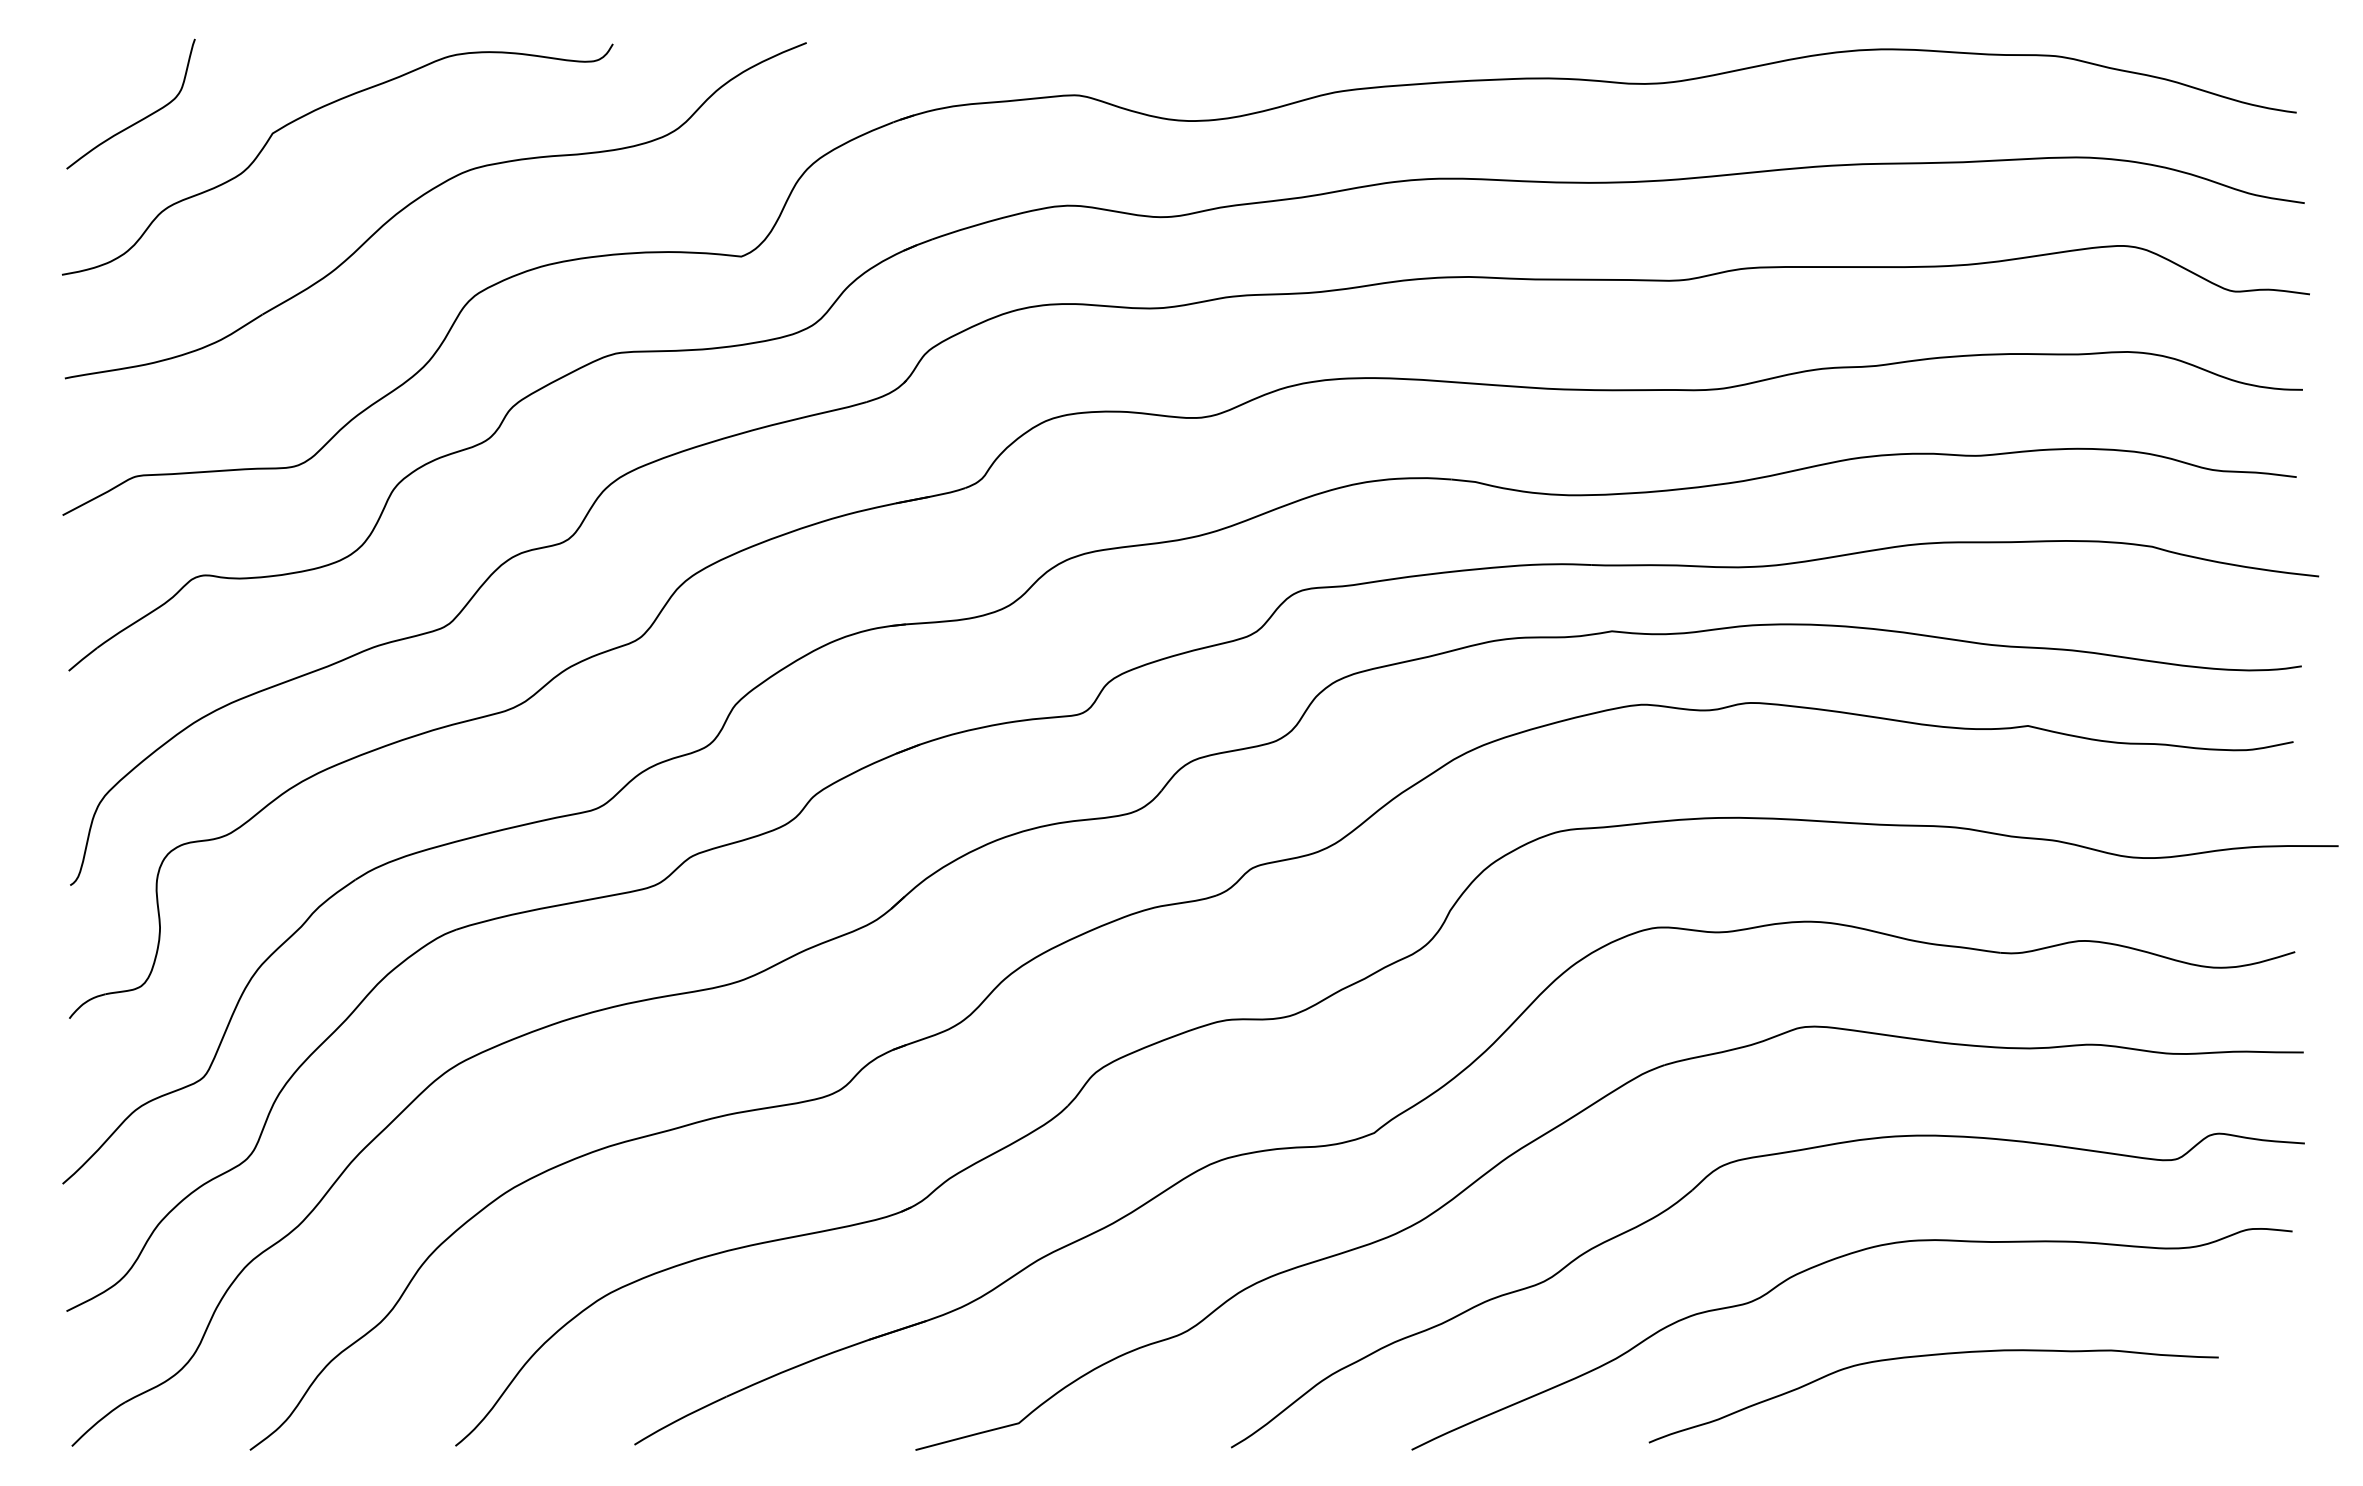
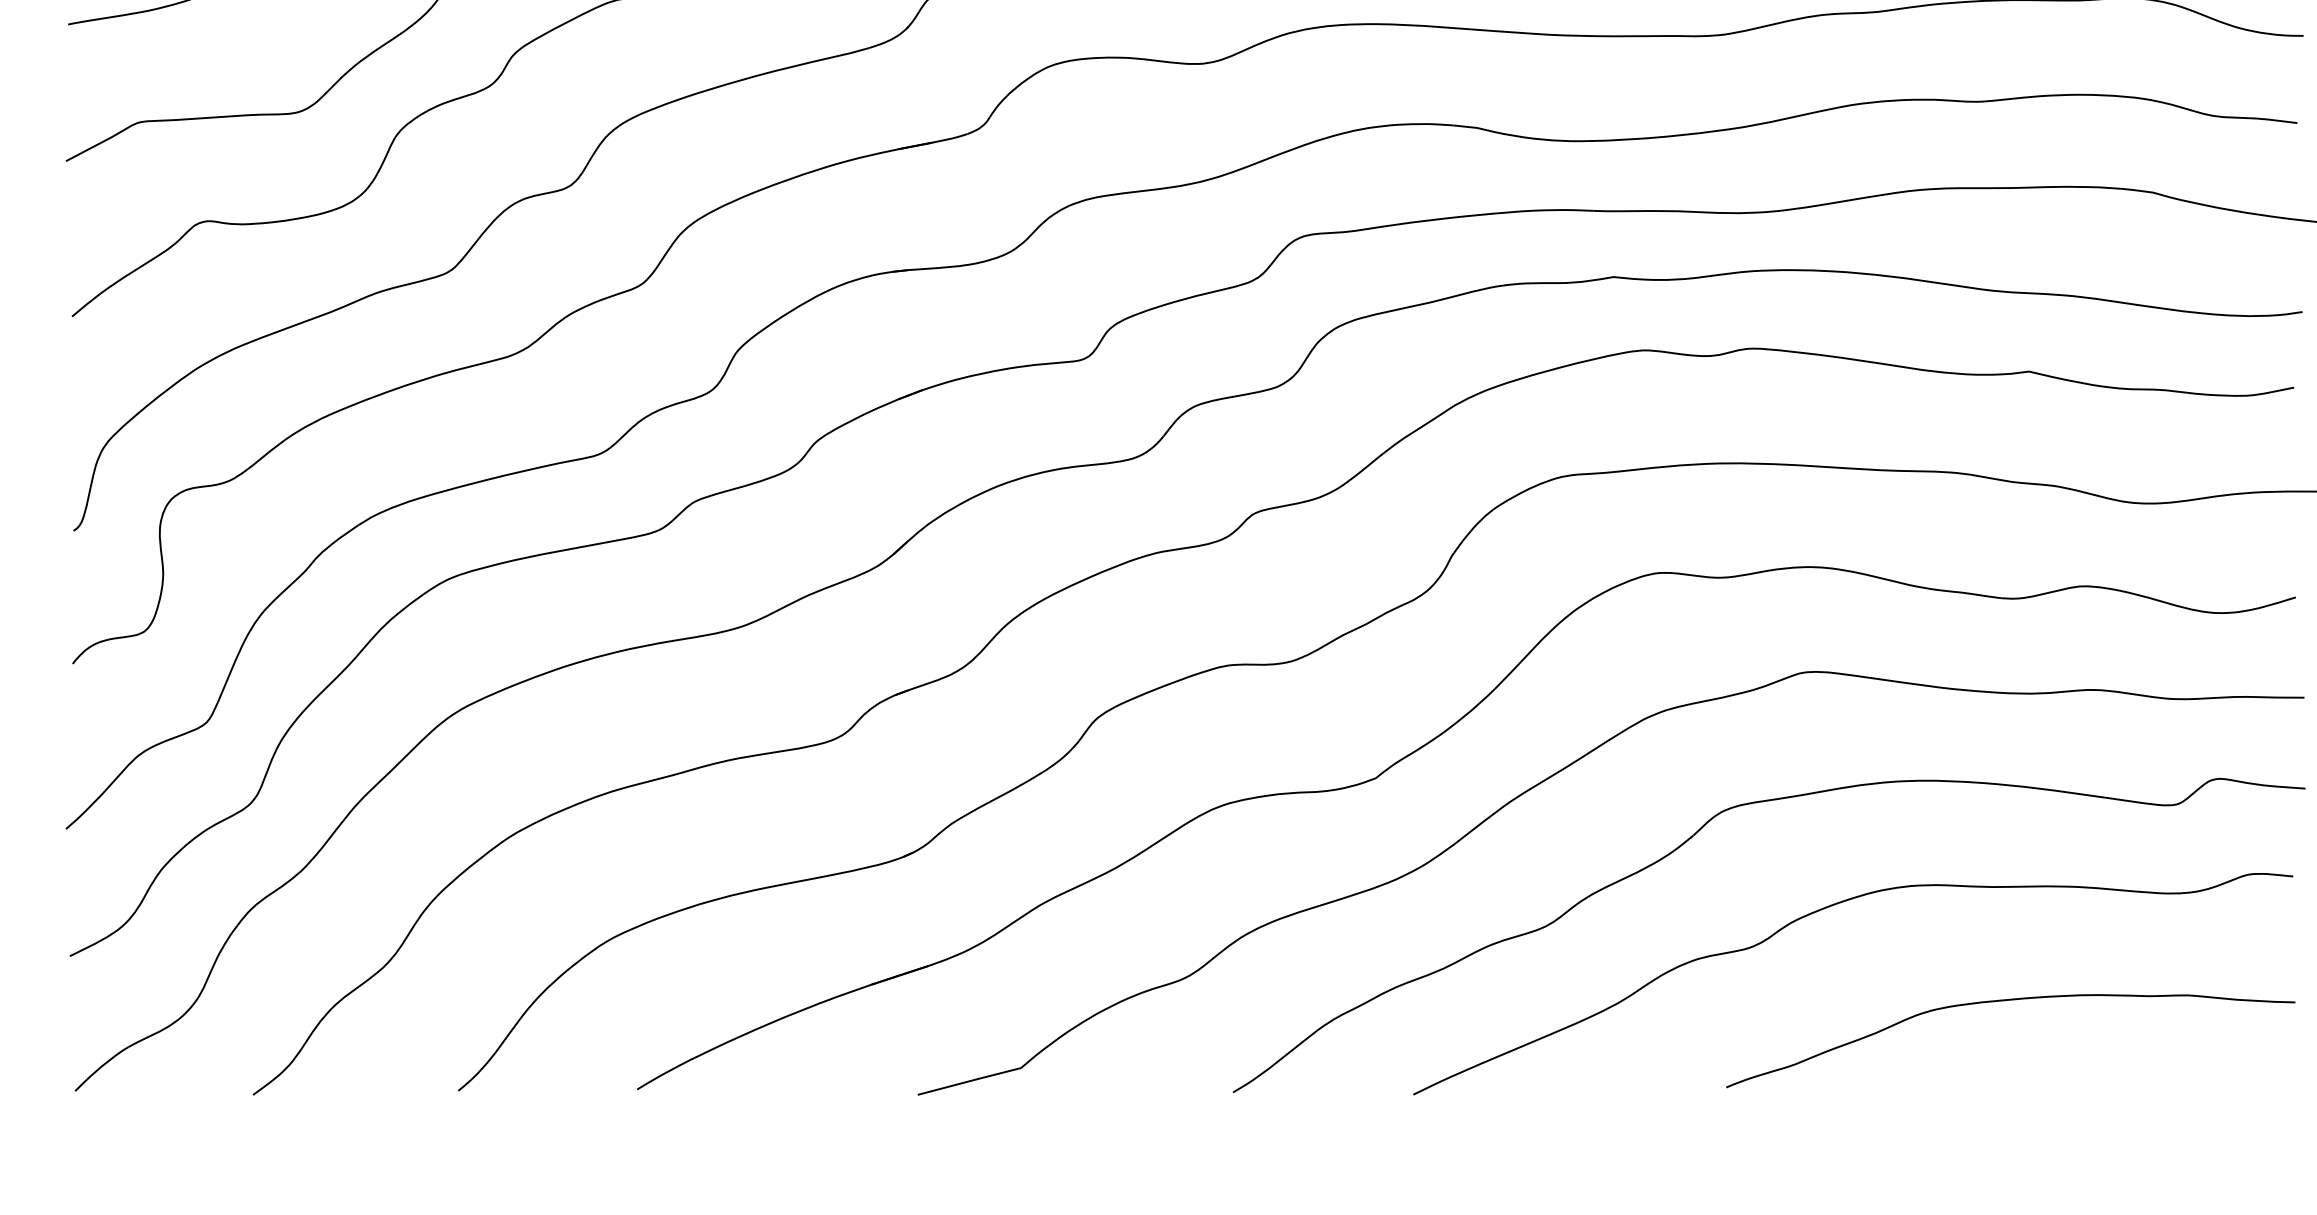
curve: (1929, 1356) -> (2006, 1001), moved

